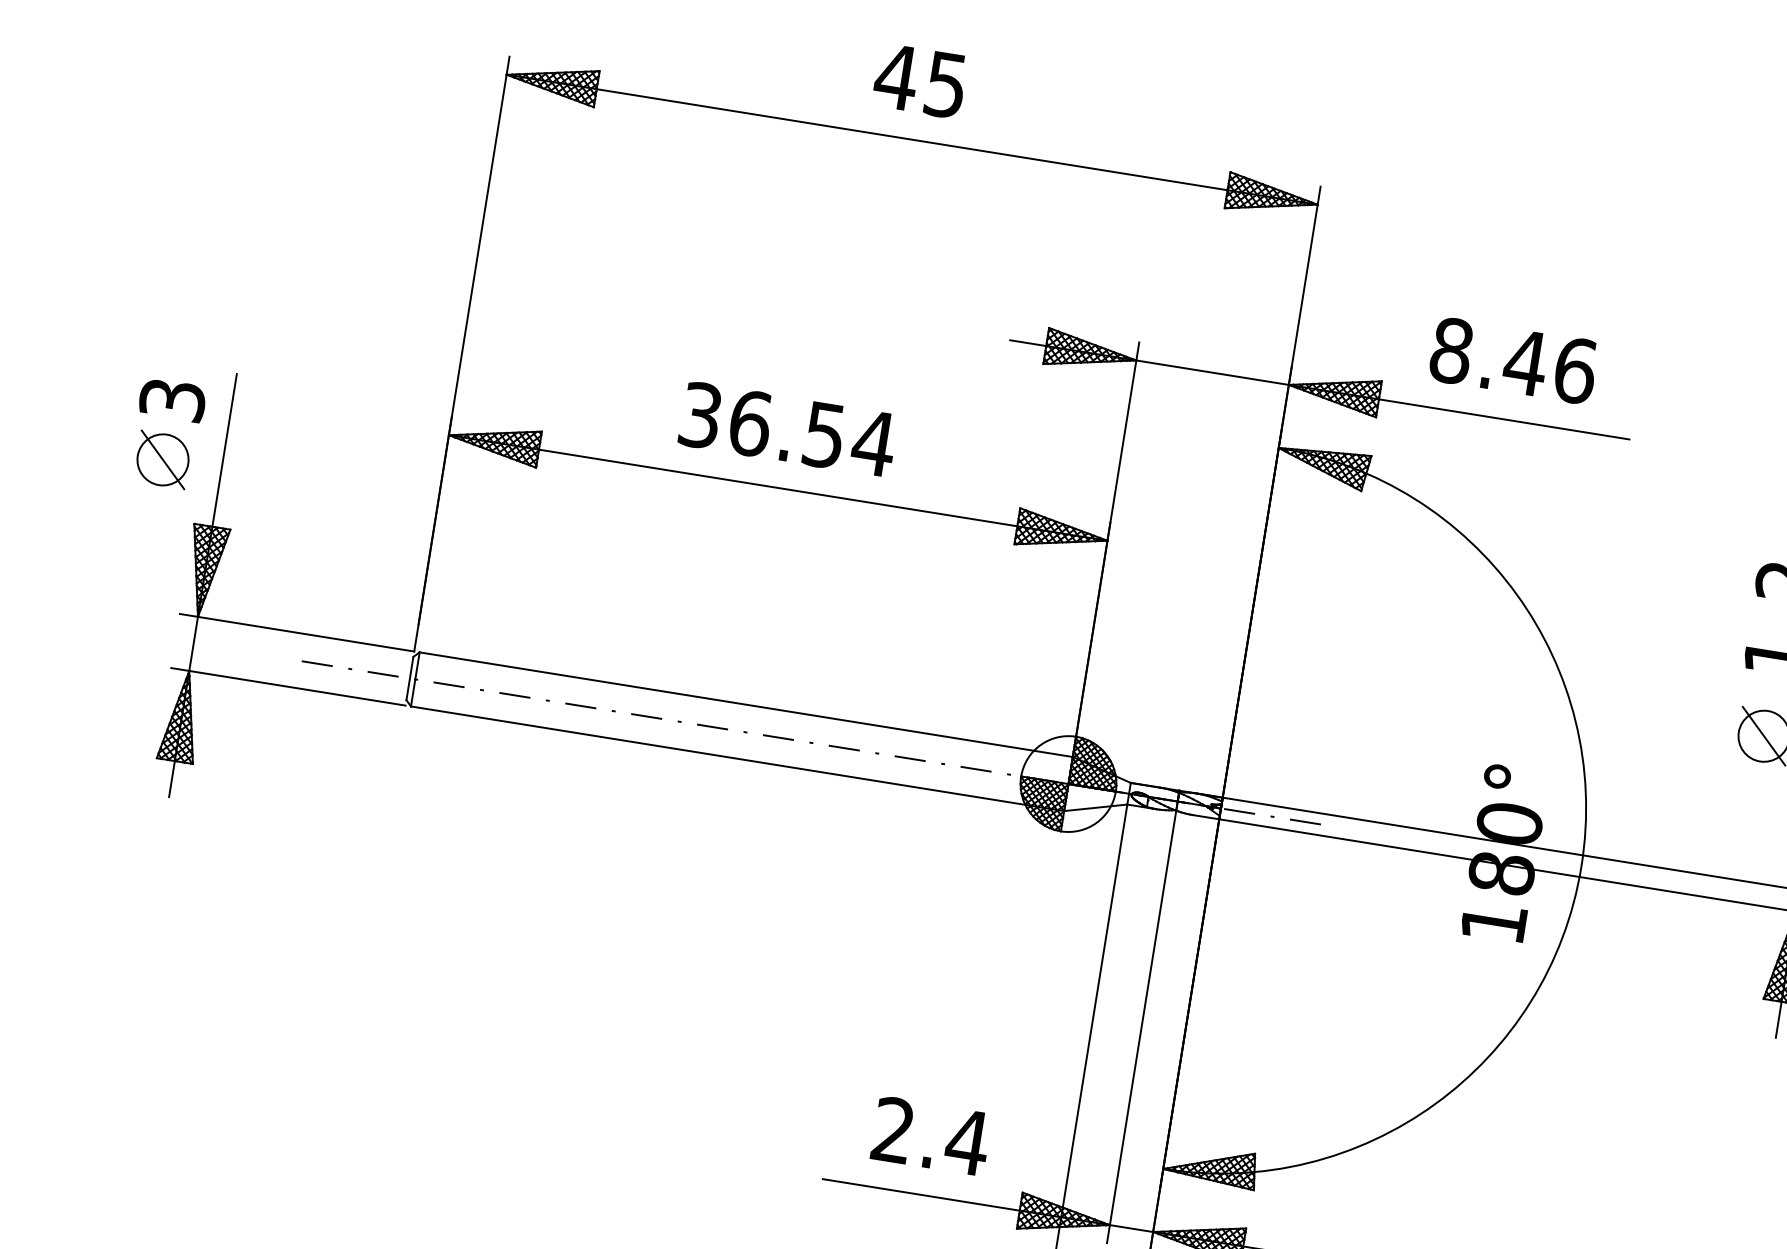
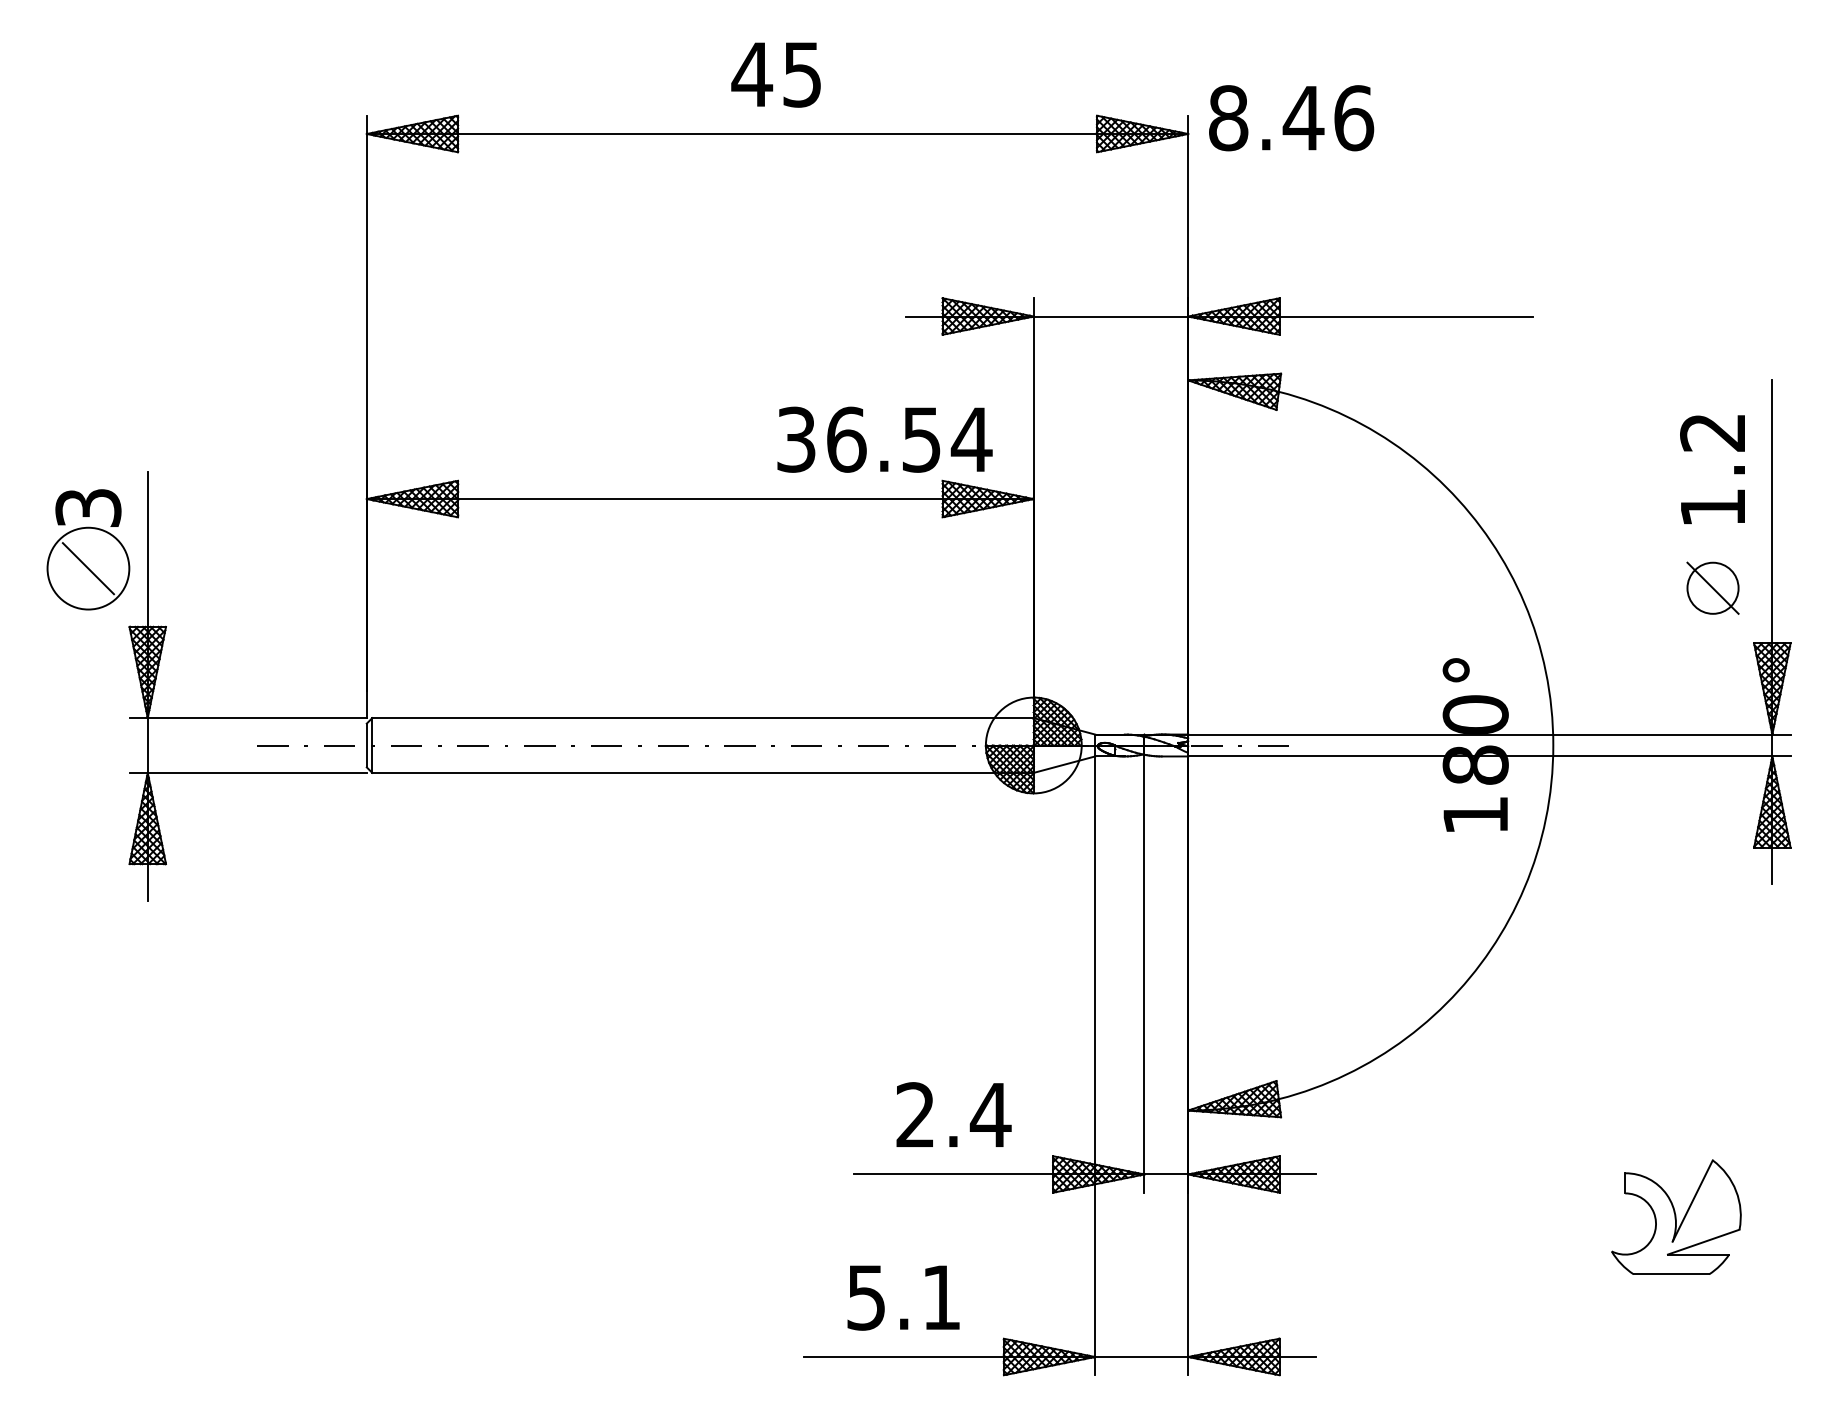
text: (1513, 361) -> (1291, 118), moved
text: (787, 429) -> (884, 439), moved
circle: (163, 459) -> (88, 568), size x1.6

